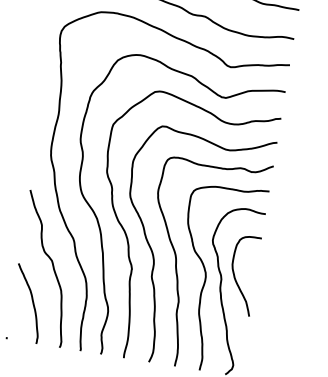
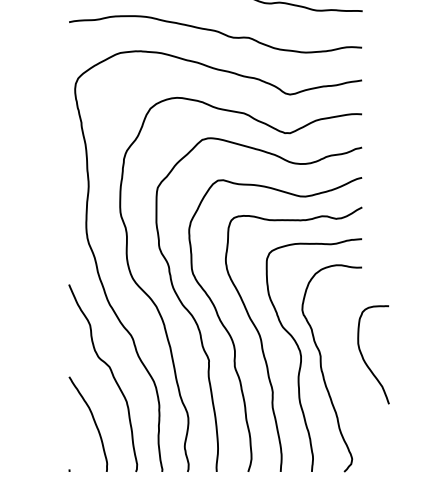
curve: (235, 277) -> (364, 358), moved

